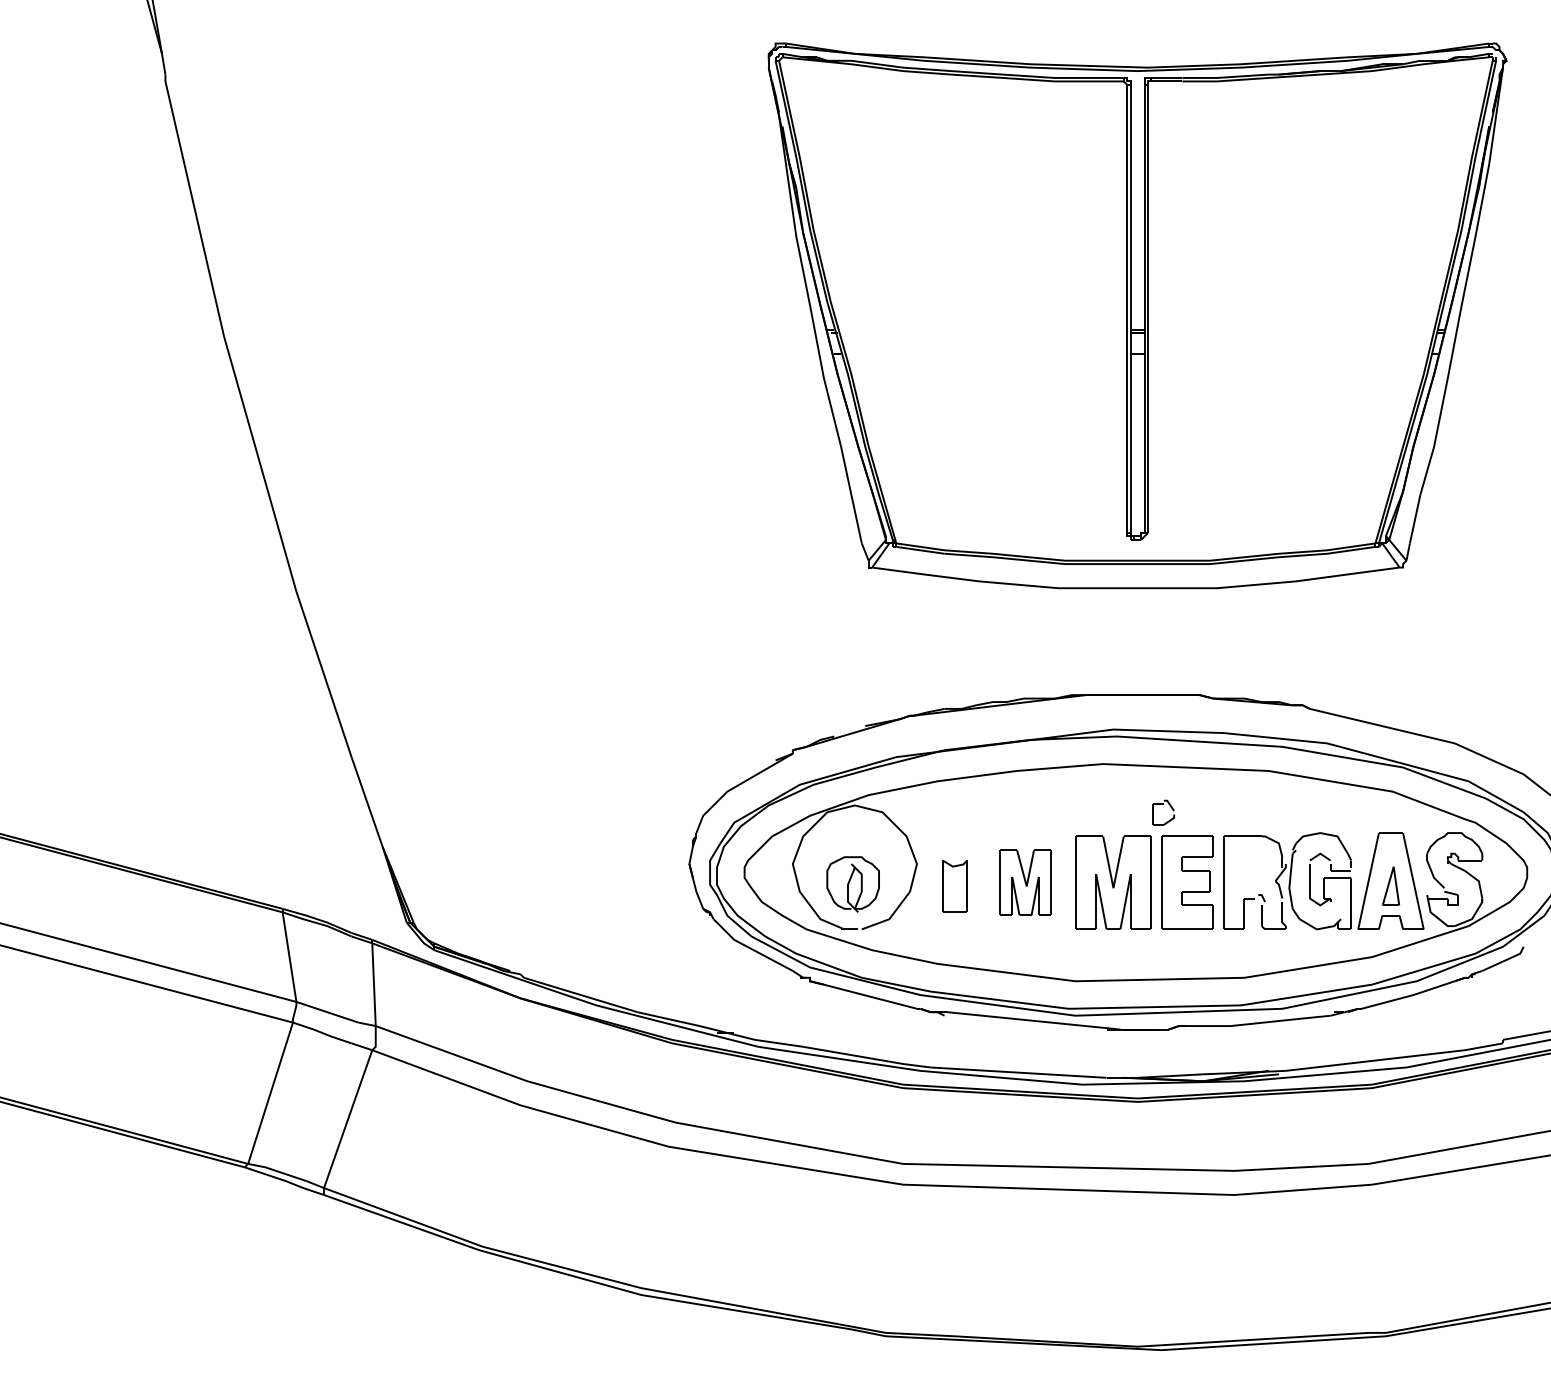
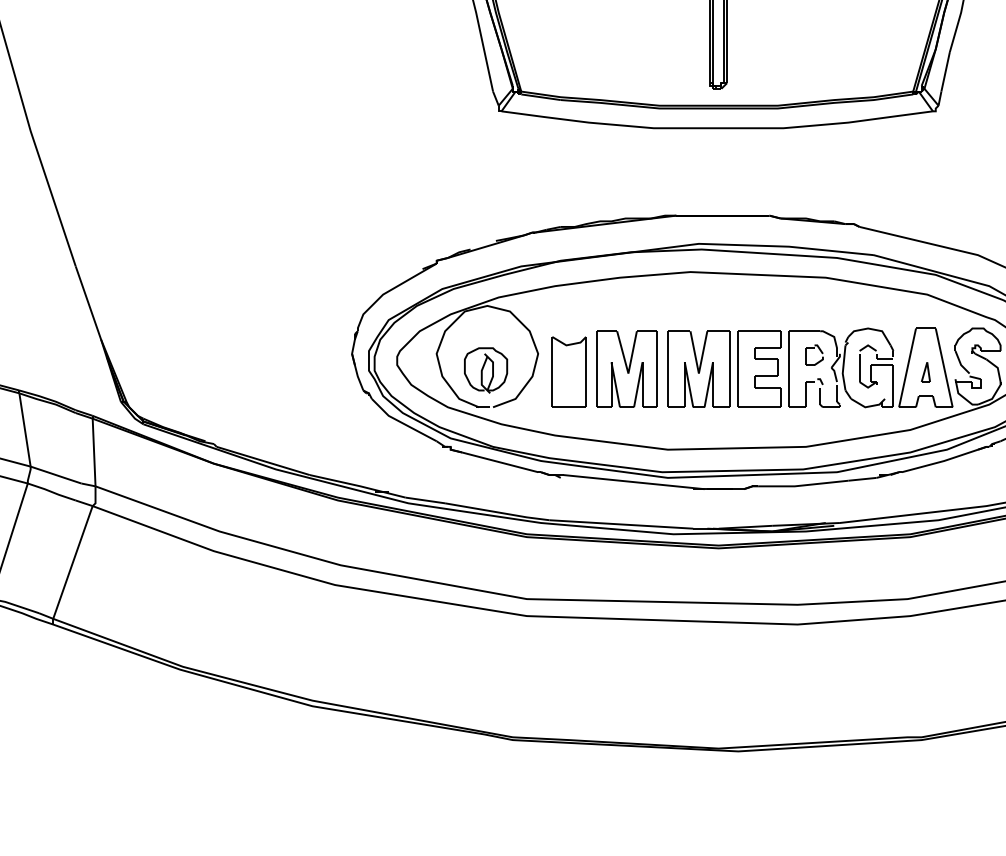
part: (1163, 804) -> (814, 348), moved
part: (1025, 882) -> (626, 368), size x1.43
part: (954, 885) -> (568, 371), size x1.67
part: (1390, 886) -> (925, 372), size x0.62

